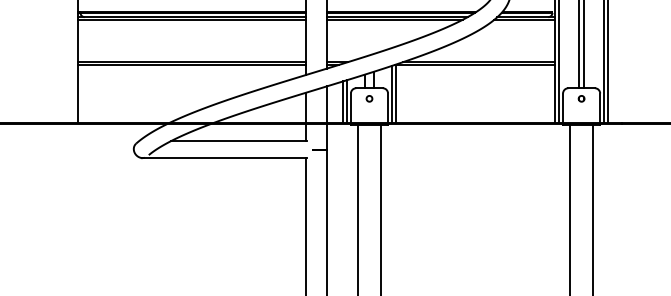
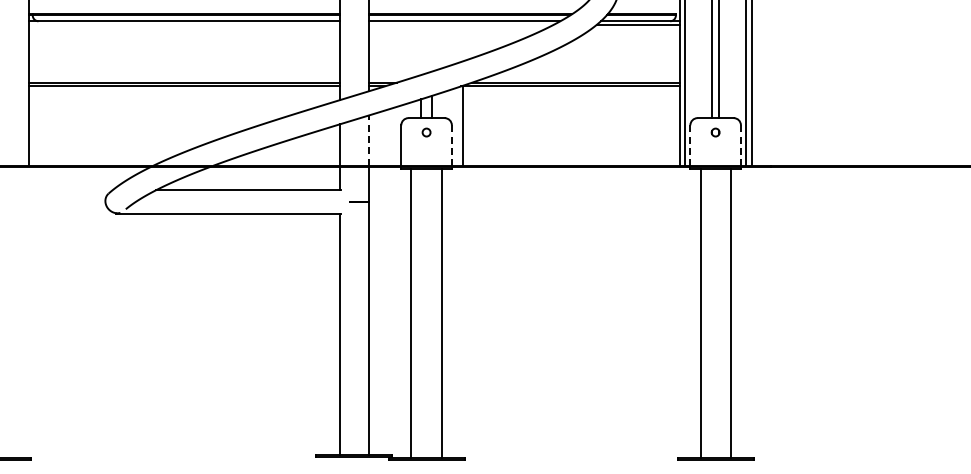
line: (191, 19) -> (184, 24), removed
line: (394, 19) -> (460, 24), removed
line: (391, 94) -> (456, 126), removed
line: (343, 101) -> (390, 136), removed
line: (347, 101) -> (396, 136), removed
line: (326, 104) -> (368, 140), solid -> dashed
line: (387, 109) -> (451, 146), solid -> dashed
line: (563, 109) -> (690, 146), solid -> dashed
line: (599, 109) -> (740, 146), solid -> dashed

